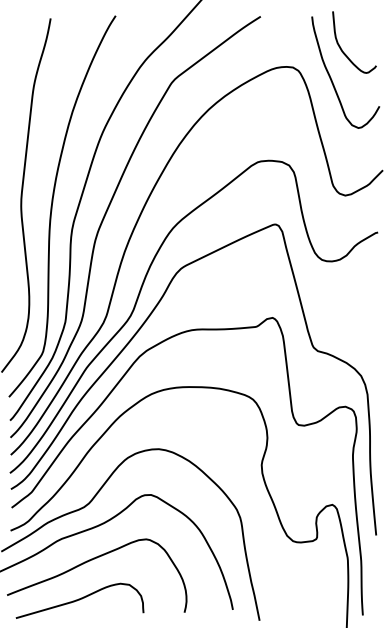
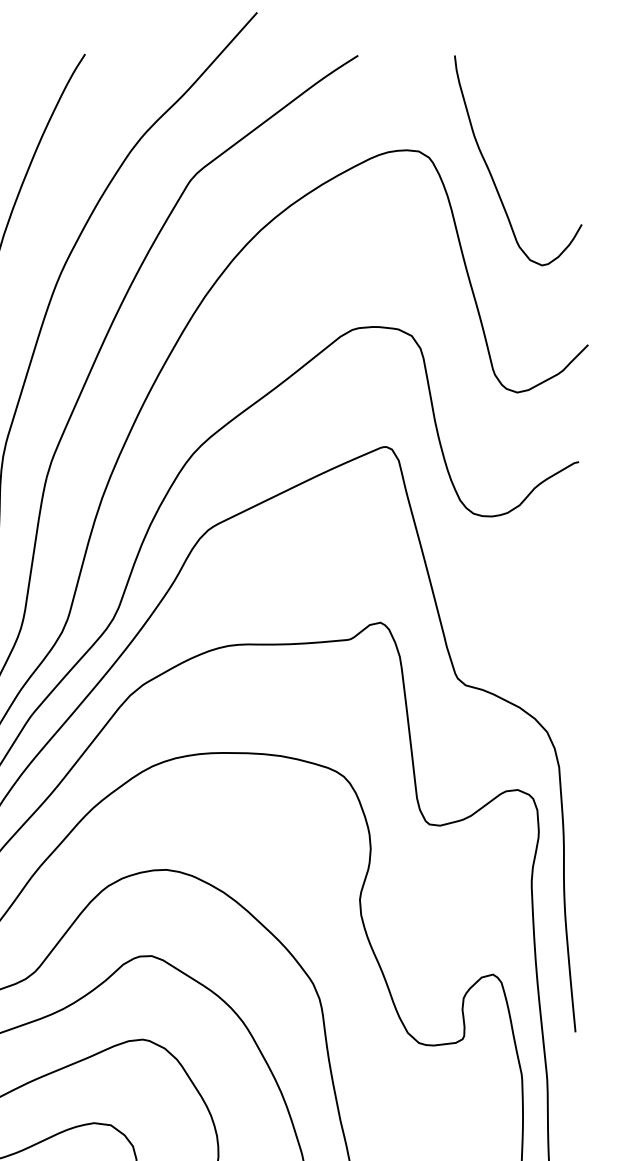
curve: (342, 49) -> (512, 117), removed

